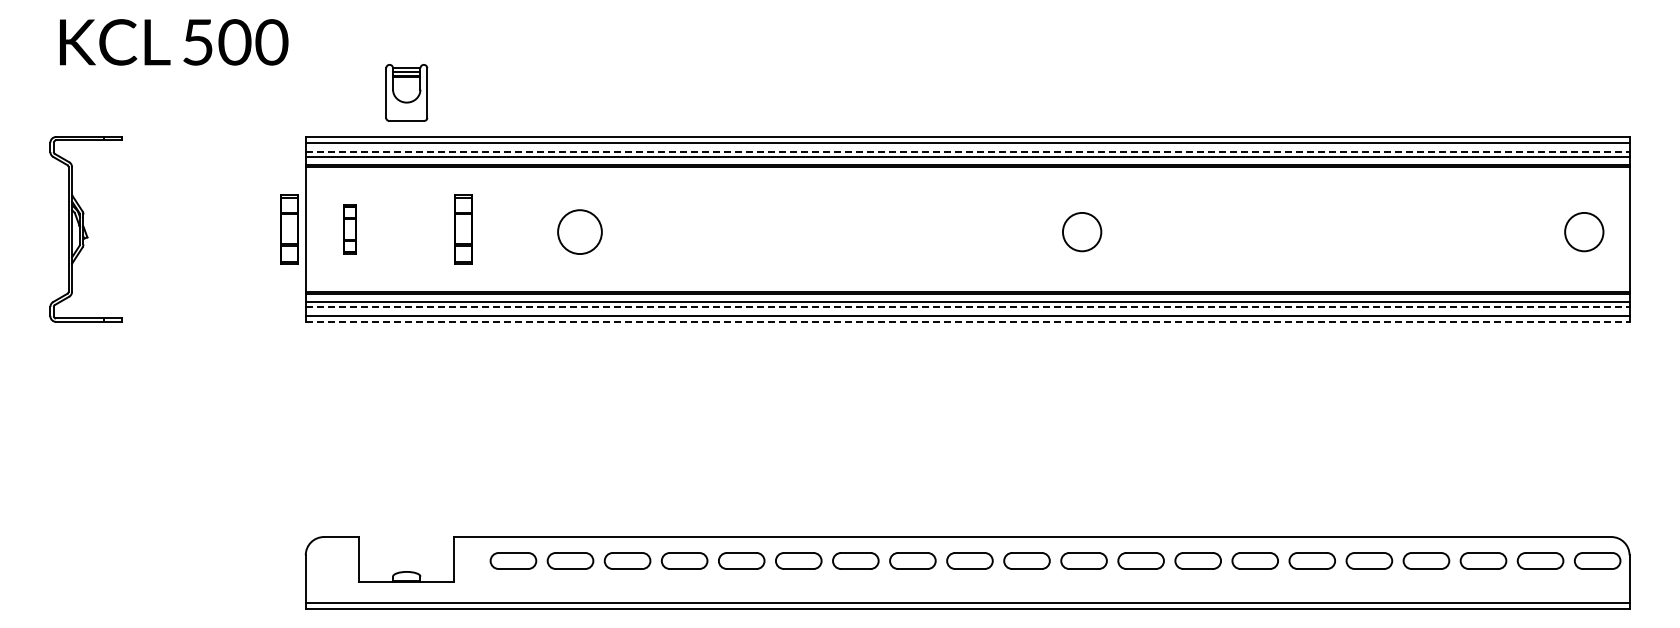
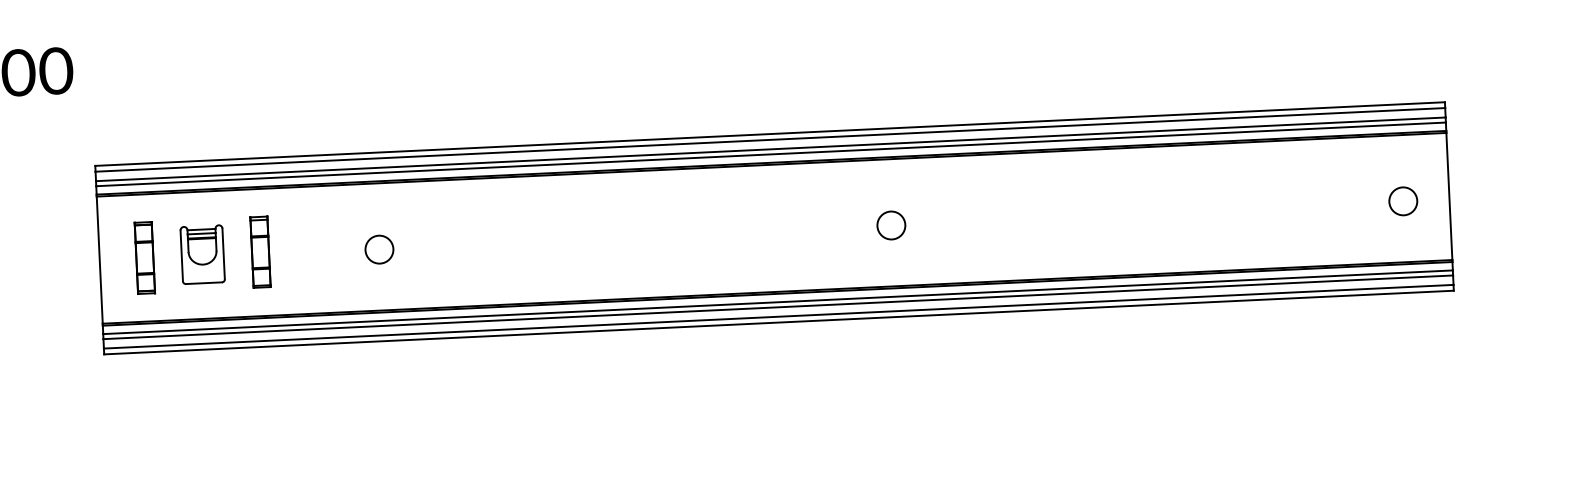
part: (406, 92) -> (202, 254), moved
line: (967, 152) -> (770, 149), dashed -> solid
part: (289, 229) -> (83, 260), removed
part: (349, 229) -> (144, 258), size x1.43
circle: (579, 231) -> (378, 249), size x0.62
circle: (1081, 231) -> (890, 224), size x0.71
circle: (1583, 231) -> (1402, 200), size x0.71
line: (967, 306) -> (778, 306), dashed -> solid
line: (967, 321) -> (778, 322), dashed -> solid

